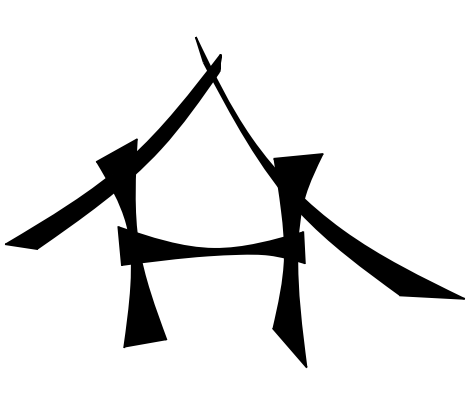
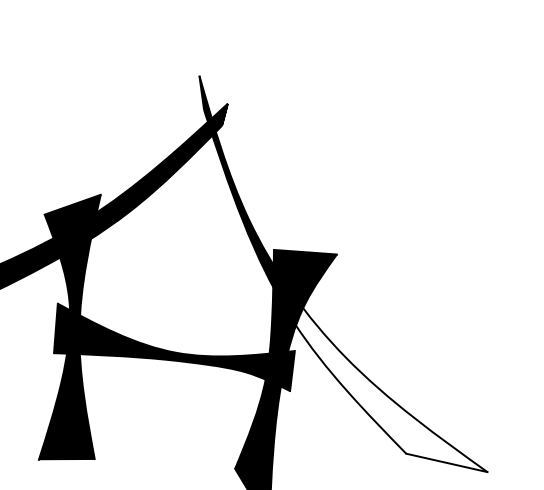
fill: (382, 248) -> (393, 389), removed

